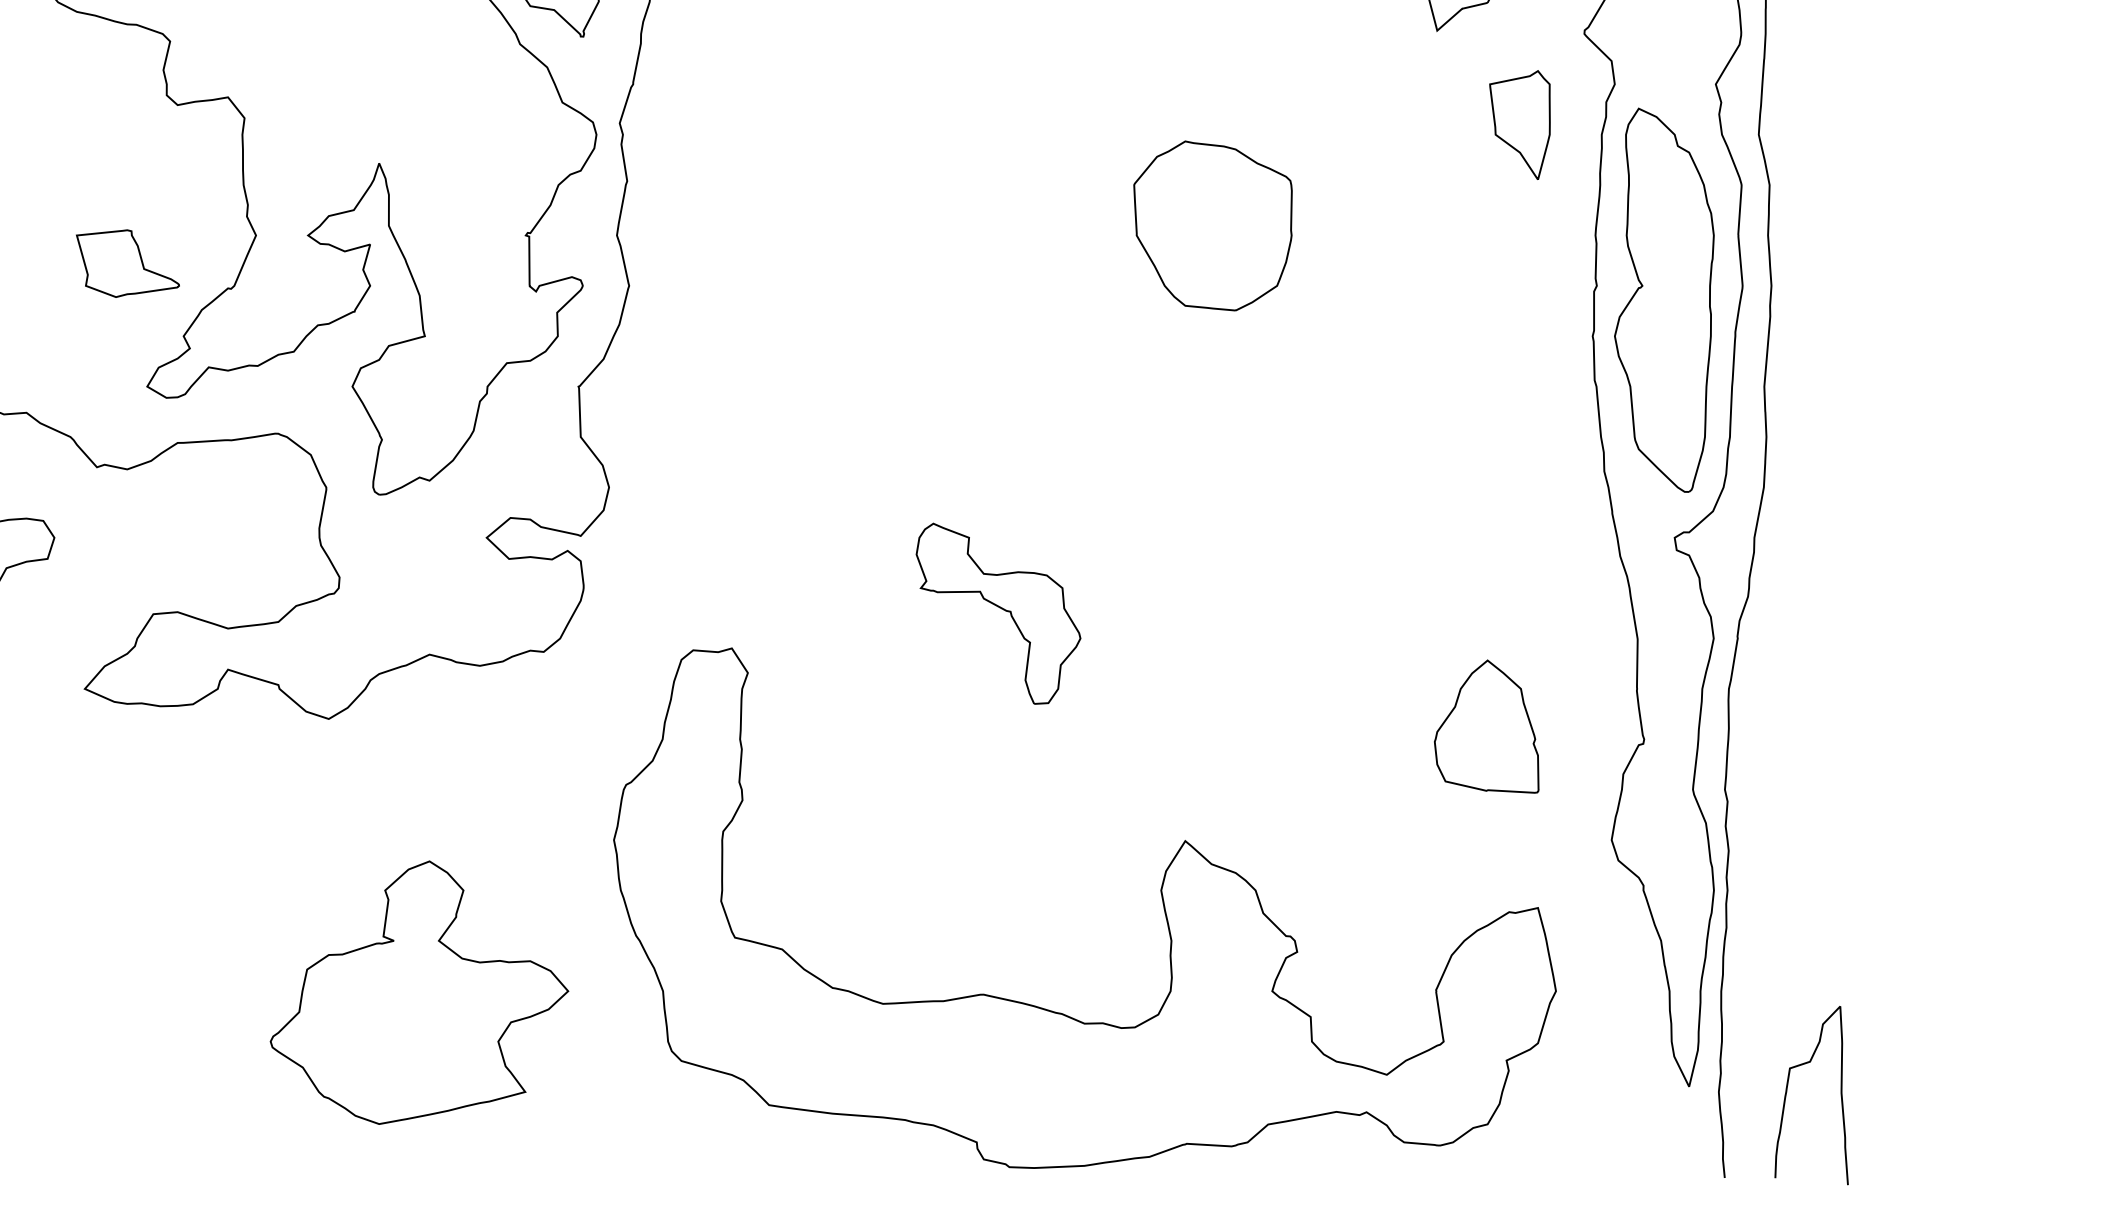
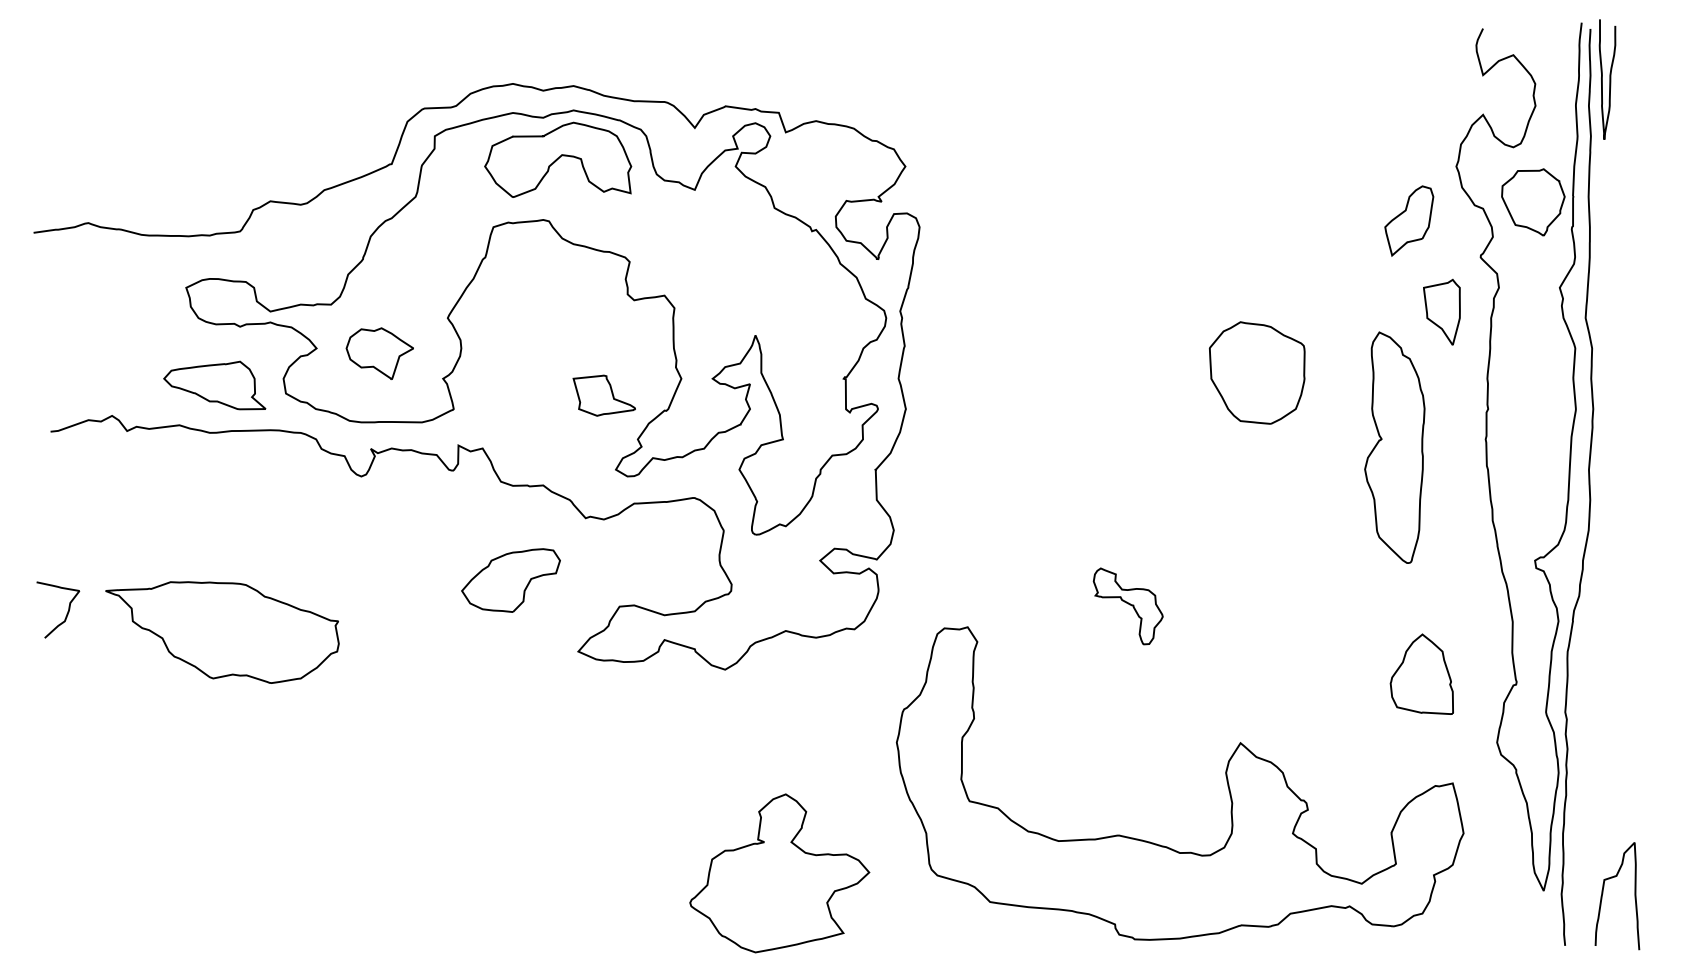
part: (1663, 299) -> (1394, 447), moved
part: (999, 613) -> (1128, 606), size x0.7
part: (419, 992) -> (779, 873), moved

